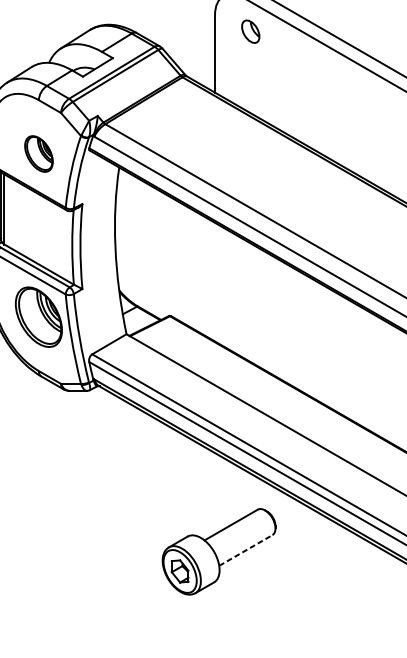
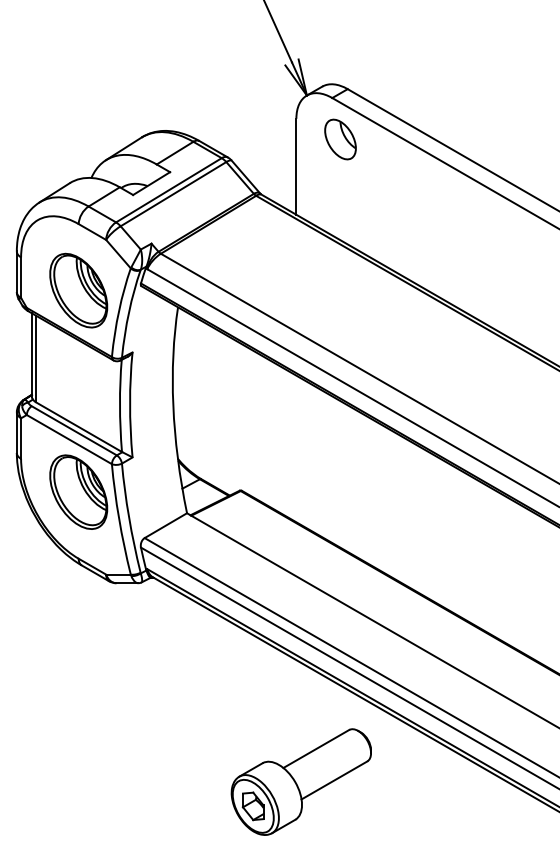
part: (250, 31) -> (340, 139), size x1.43
part: (38, 153) -> (78, 290), size x1.67
line: (245, 550) -> (334, 780), dashed -> solid

